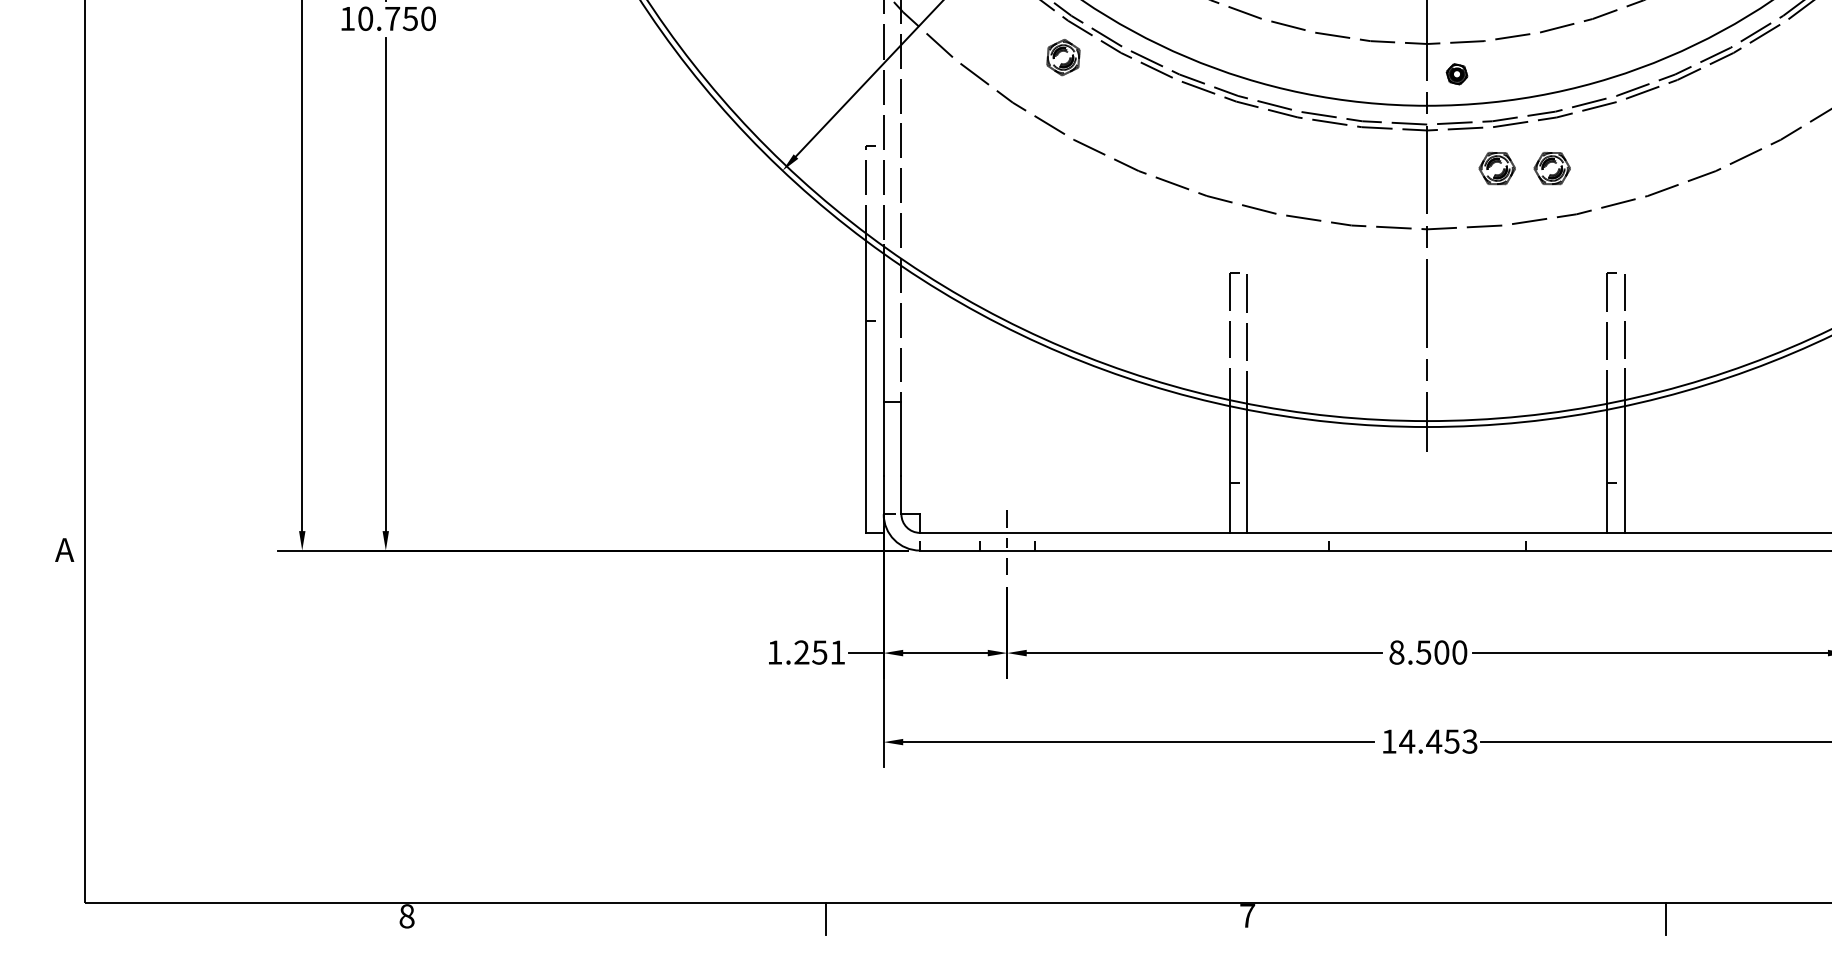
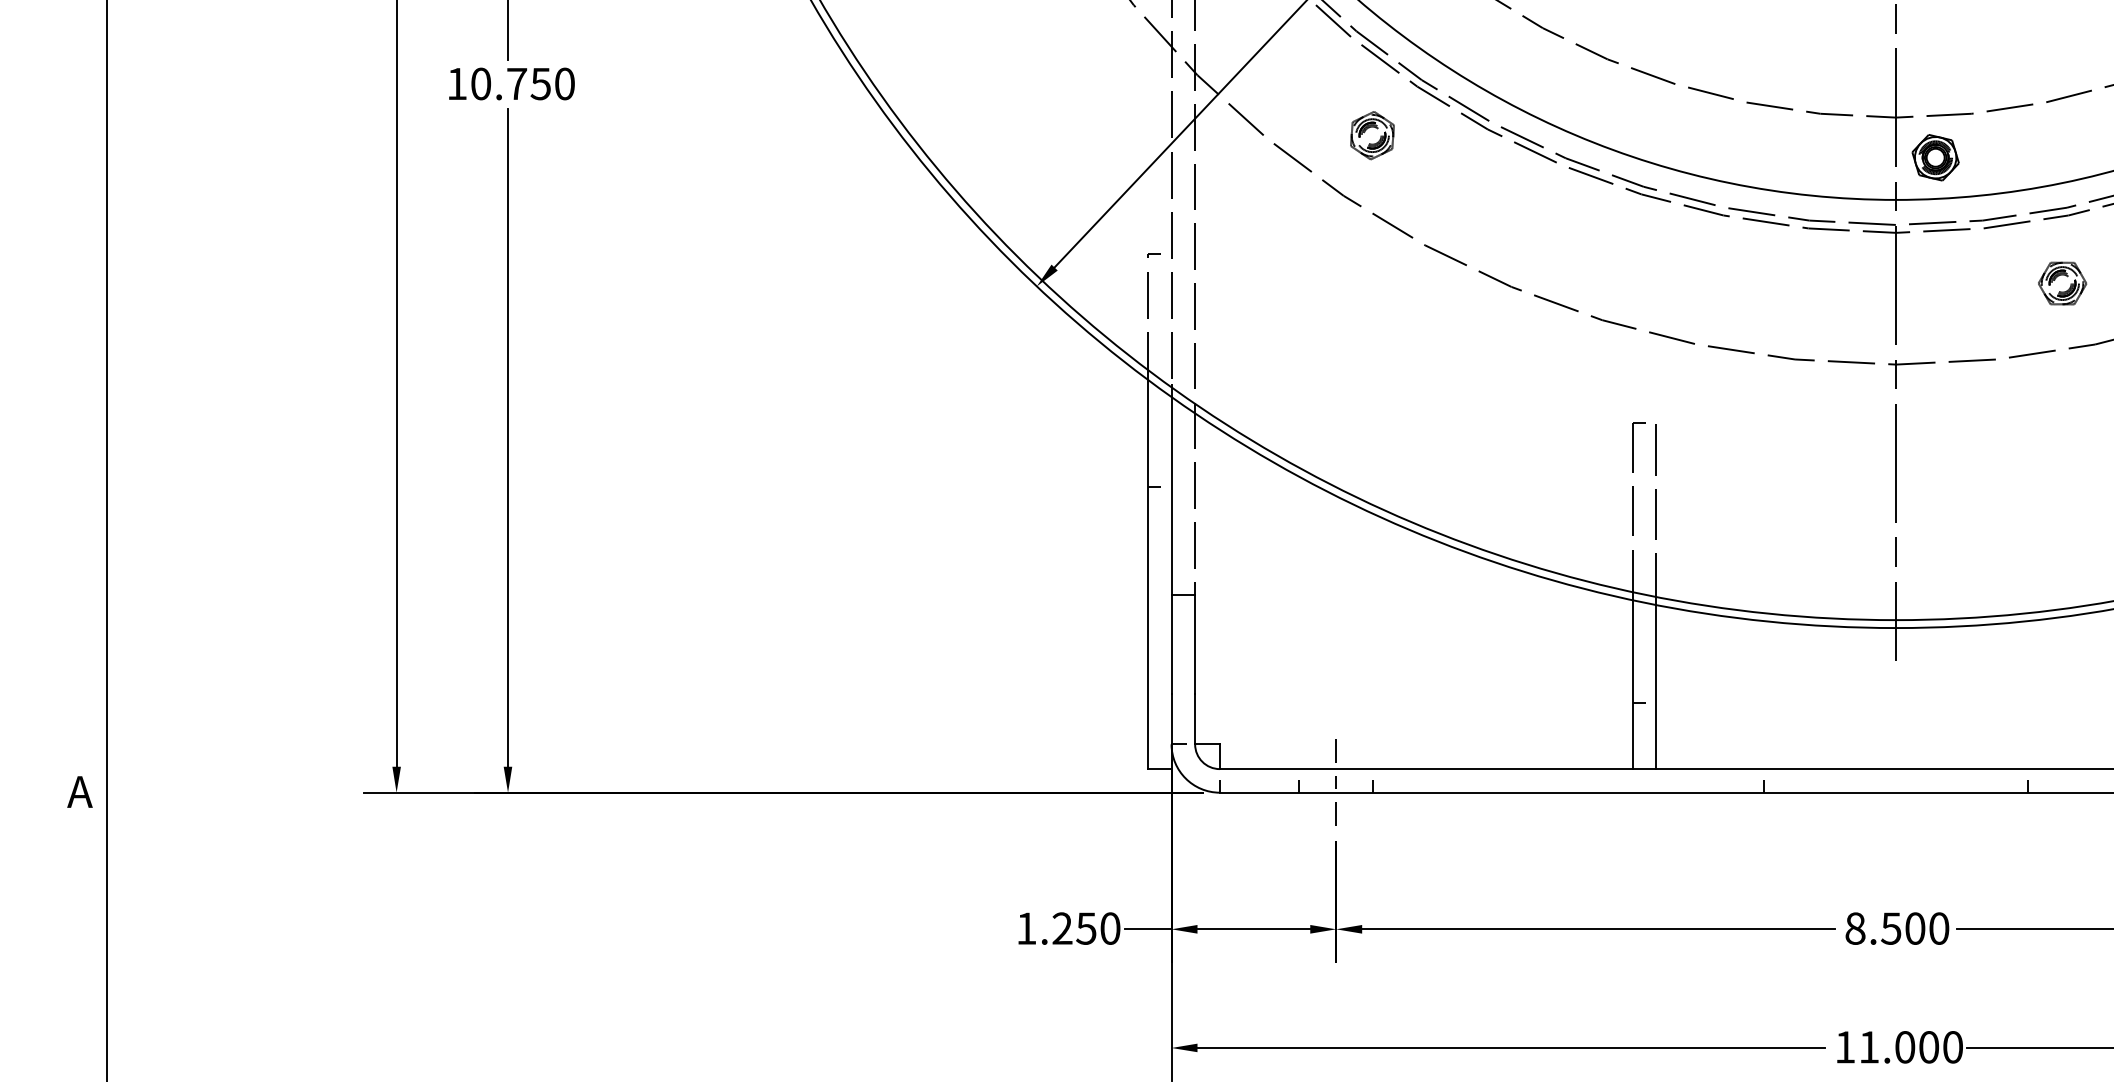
part: (1063, 57) -> (1372, 135), moved
part: (1456, 74) -> (1934, 158), size x1.67
part: (1496, 168) -> (1988, 283), removed
text: (837, 652) -> (1109, 928), 1.251 -> 1.250
text: (1438, 741) -> (1910, 1047), 14.453 -> 11.000

